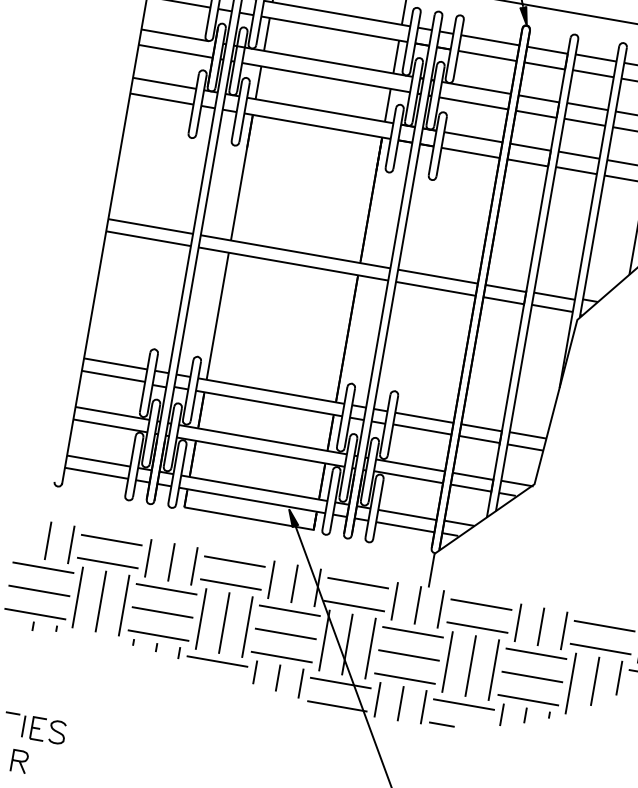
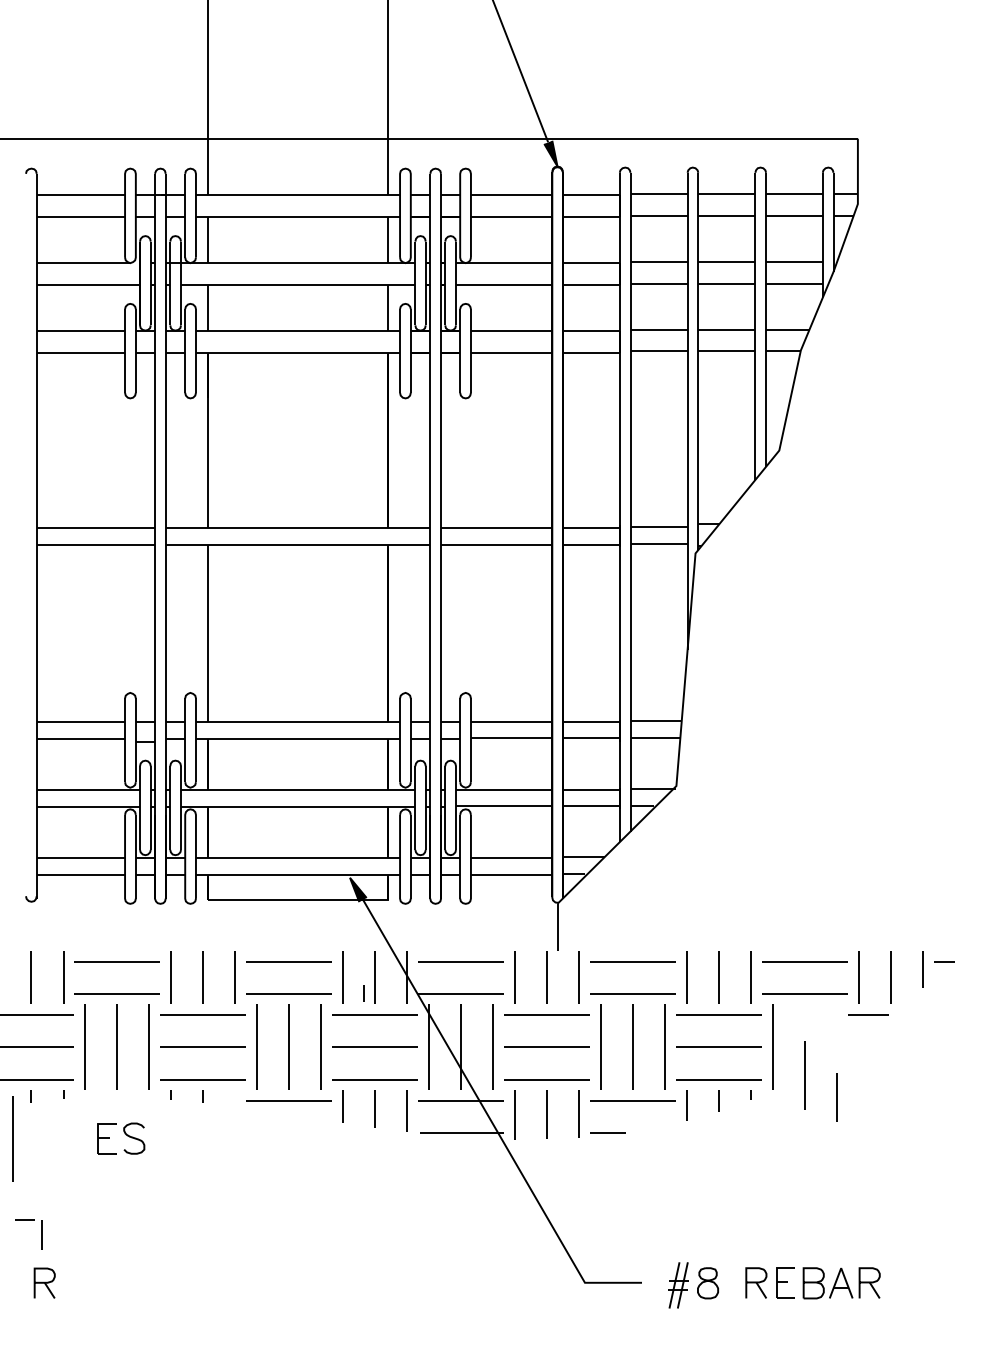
line: (178, 652) -> (363, 993), moved
line: (14, 653) -> (12, 1138), added
line: (618, 678) -> (836, 1097), moved
line: (594, 681) -> (804, 1075), moved
part: (48, 730) -> (121, 1138), moved

